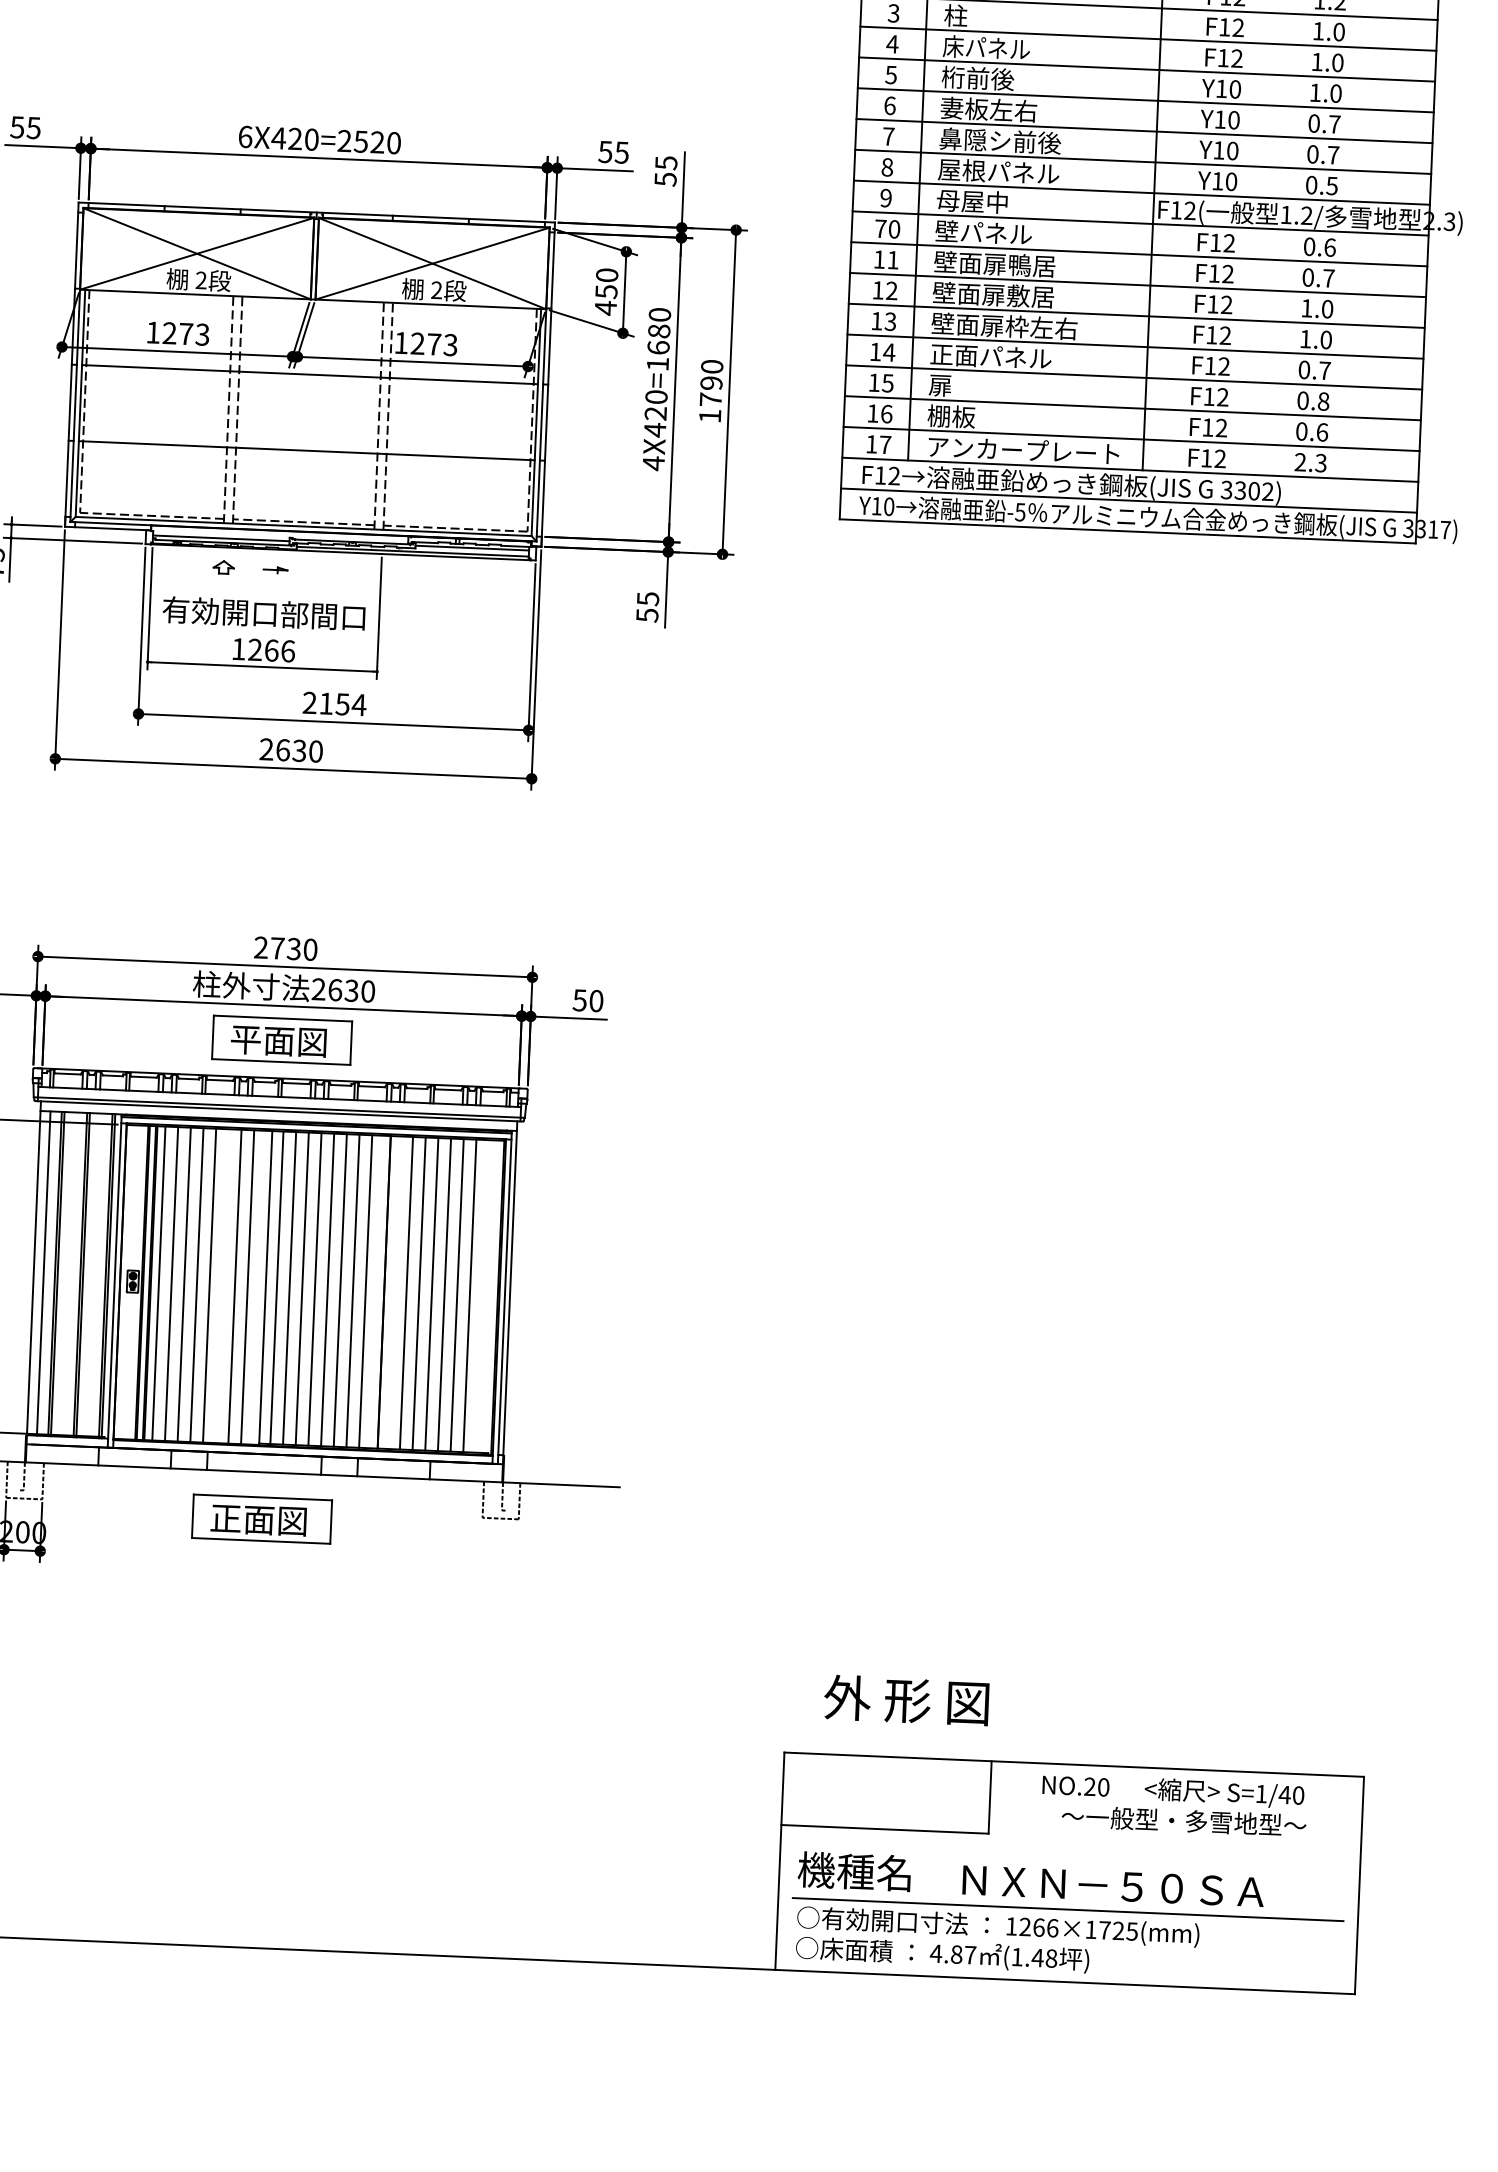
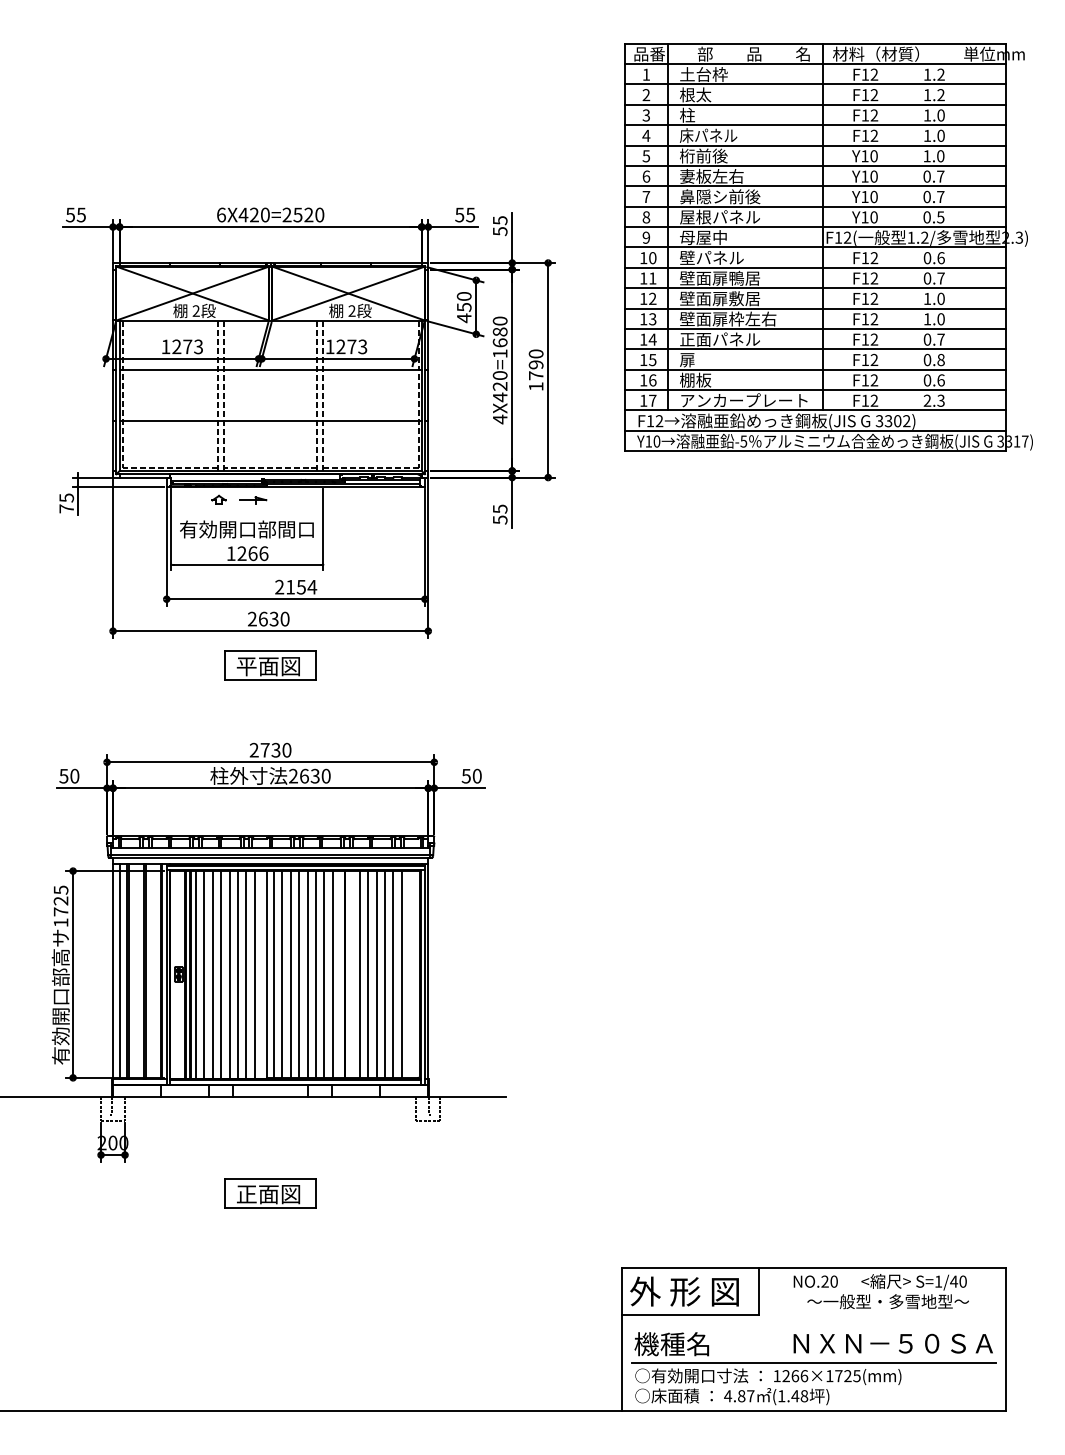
text: (880, 229) -> (643, 258), 70 -> 10
part: (275, 570) -> (253, 500), size x1.67
part: (281, 1039) -> (270, 665), moved
line: (221, 1285) -> (237, 974), added
part: (261, 1518) -> (270, 1193), moved
text: (906, 1700) -> (684, 1291), moved
text: (1112, 1885) -> (892, 1343), moved

